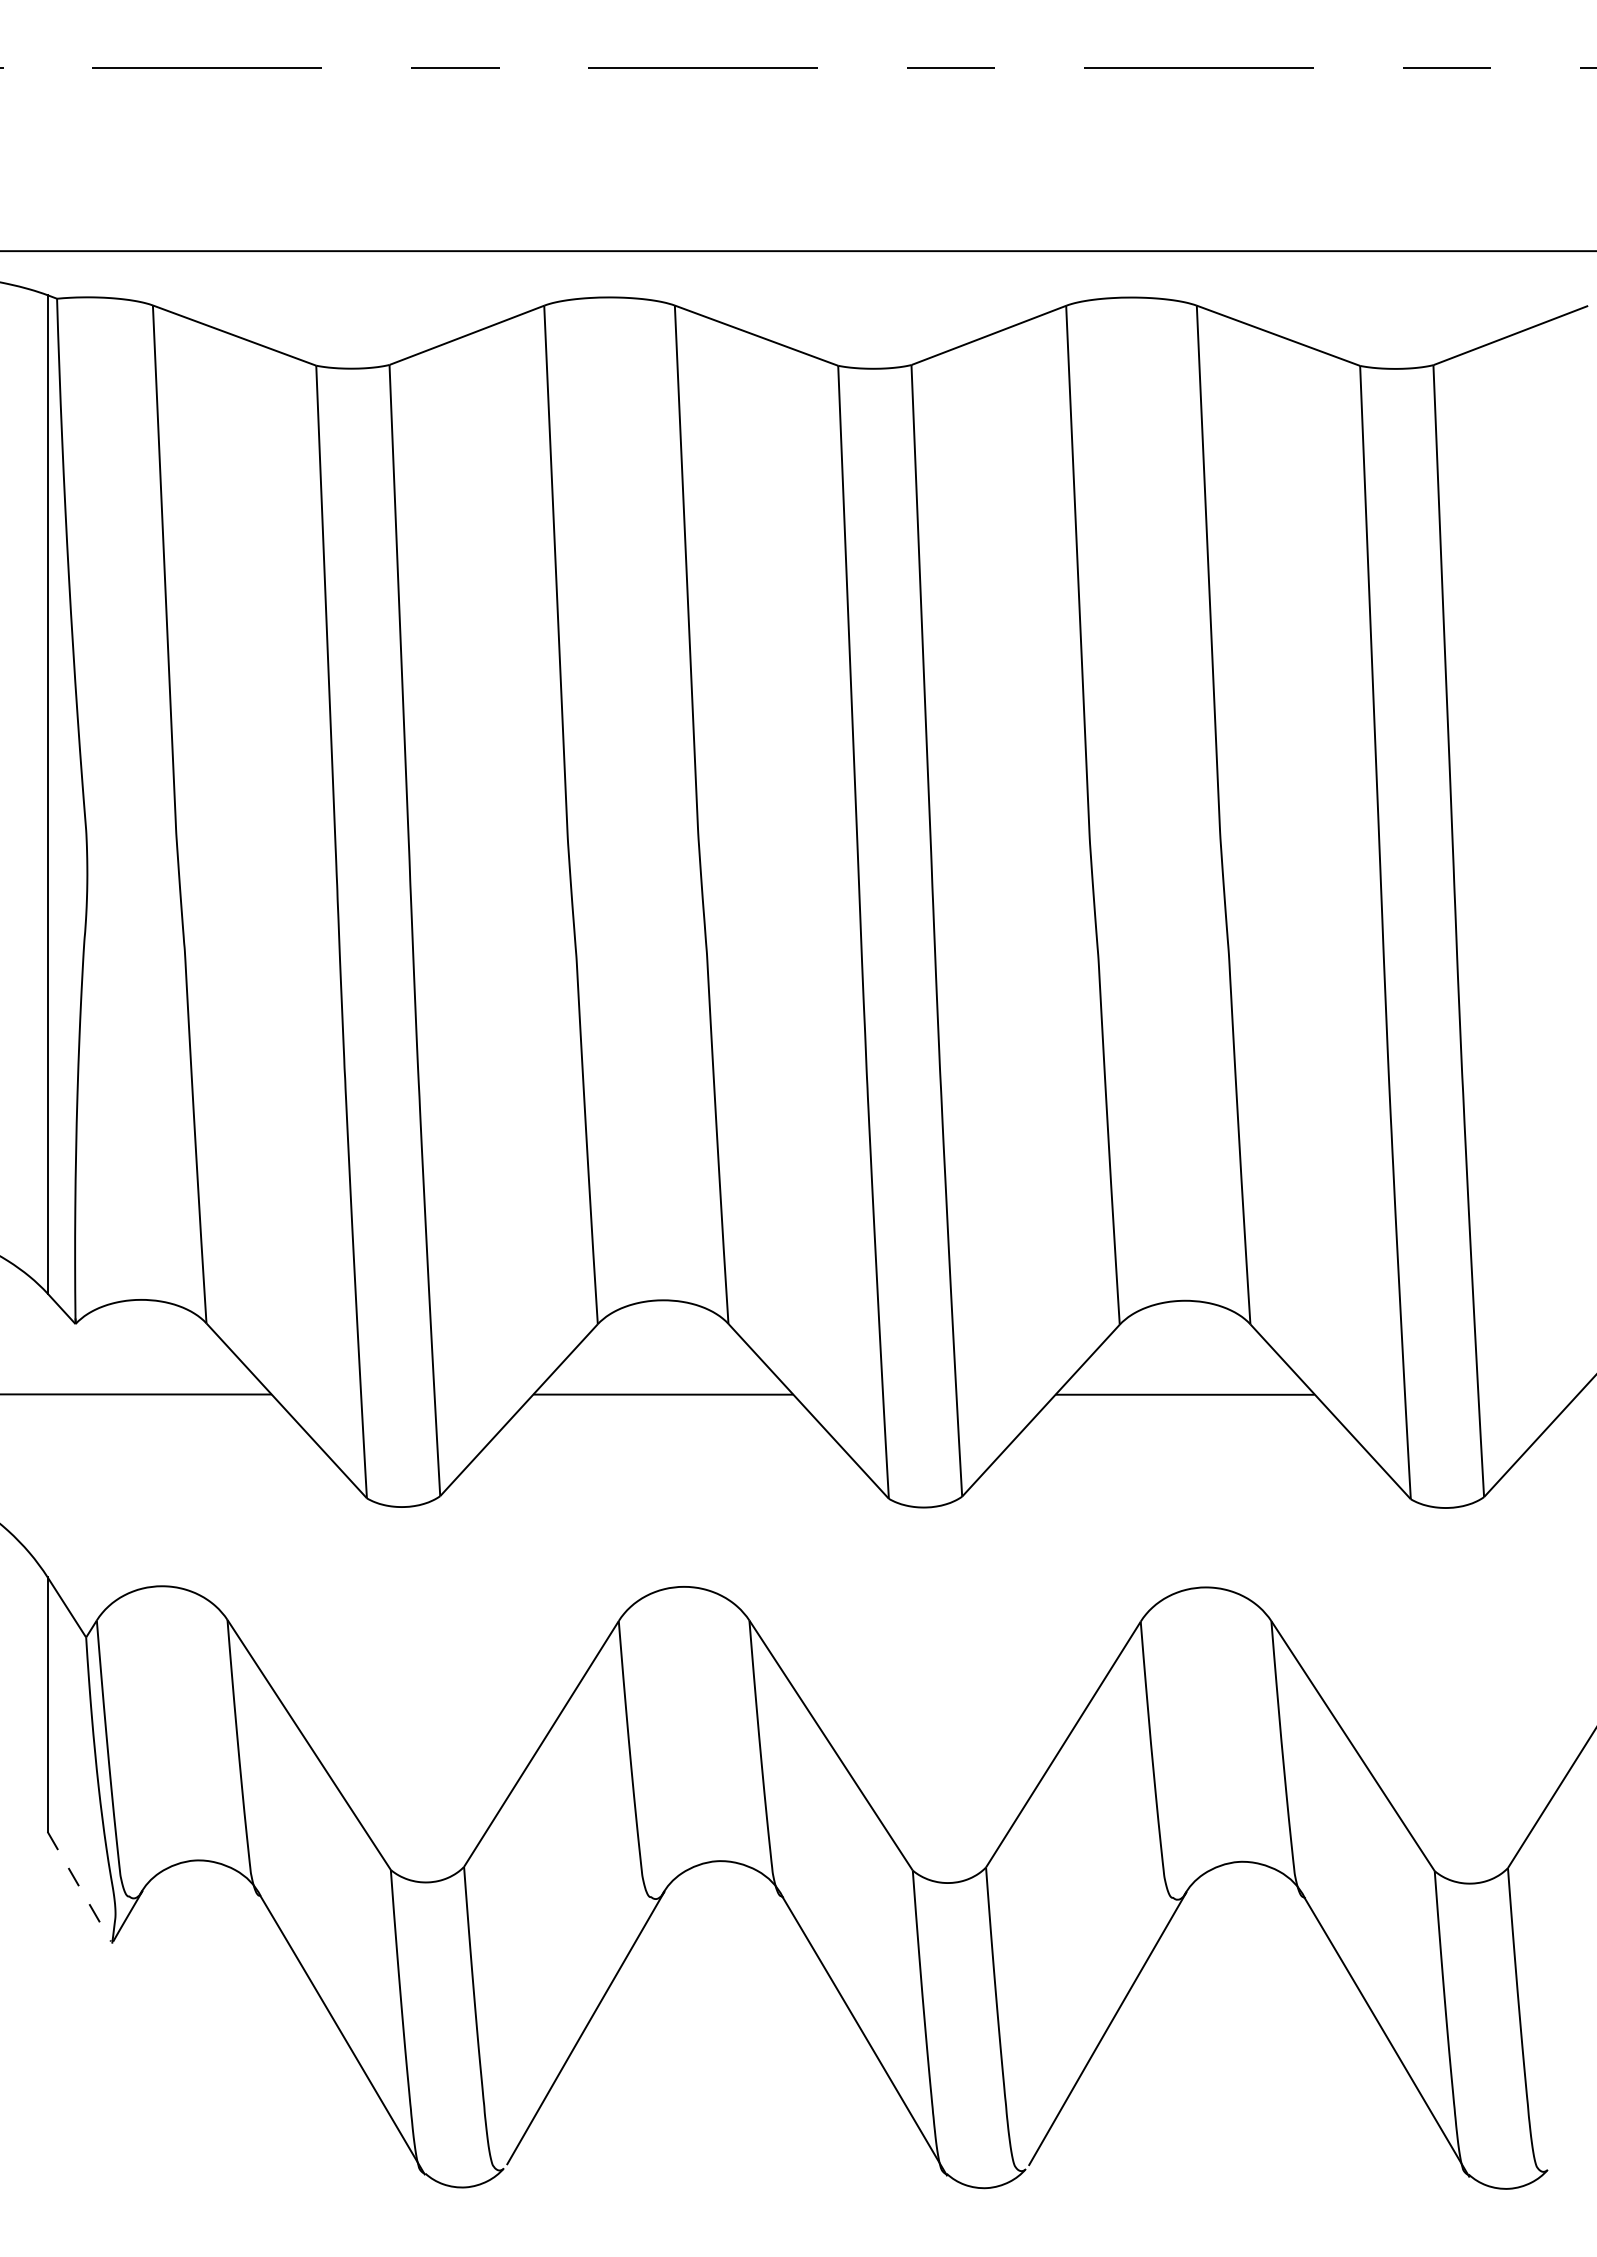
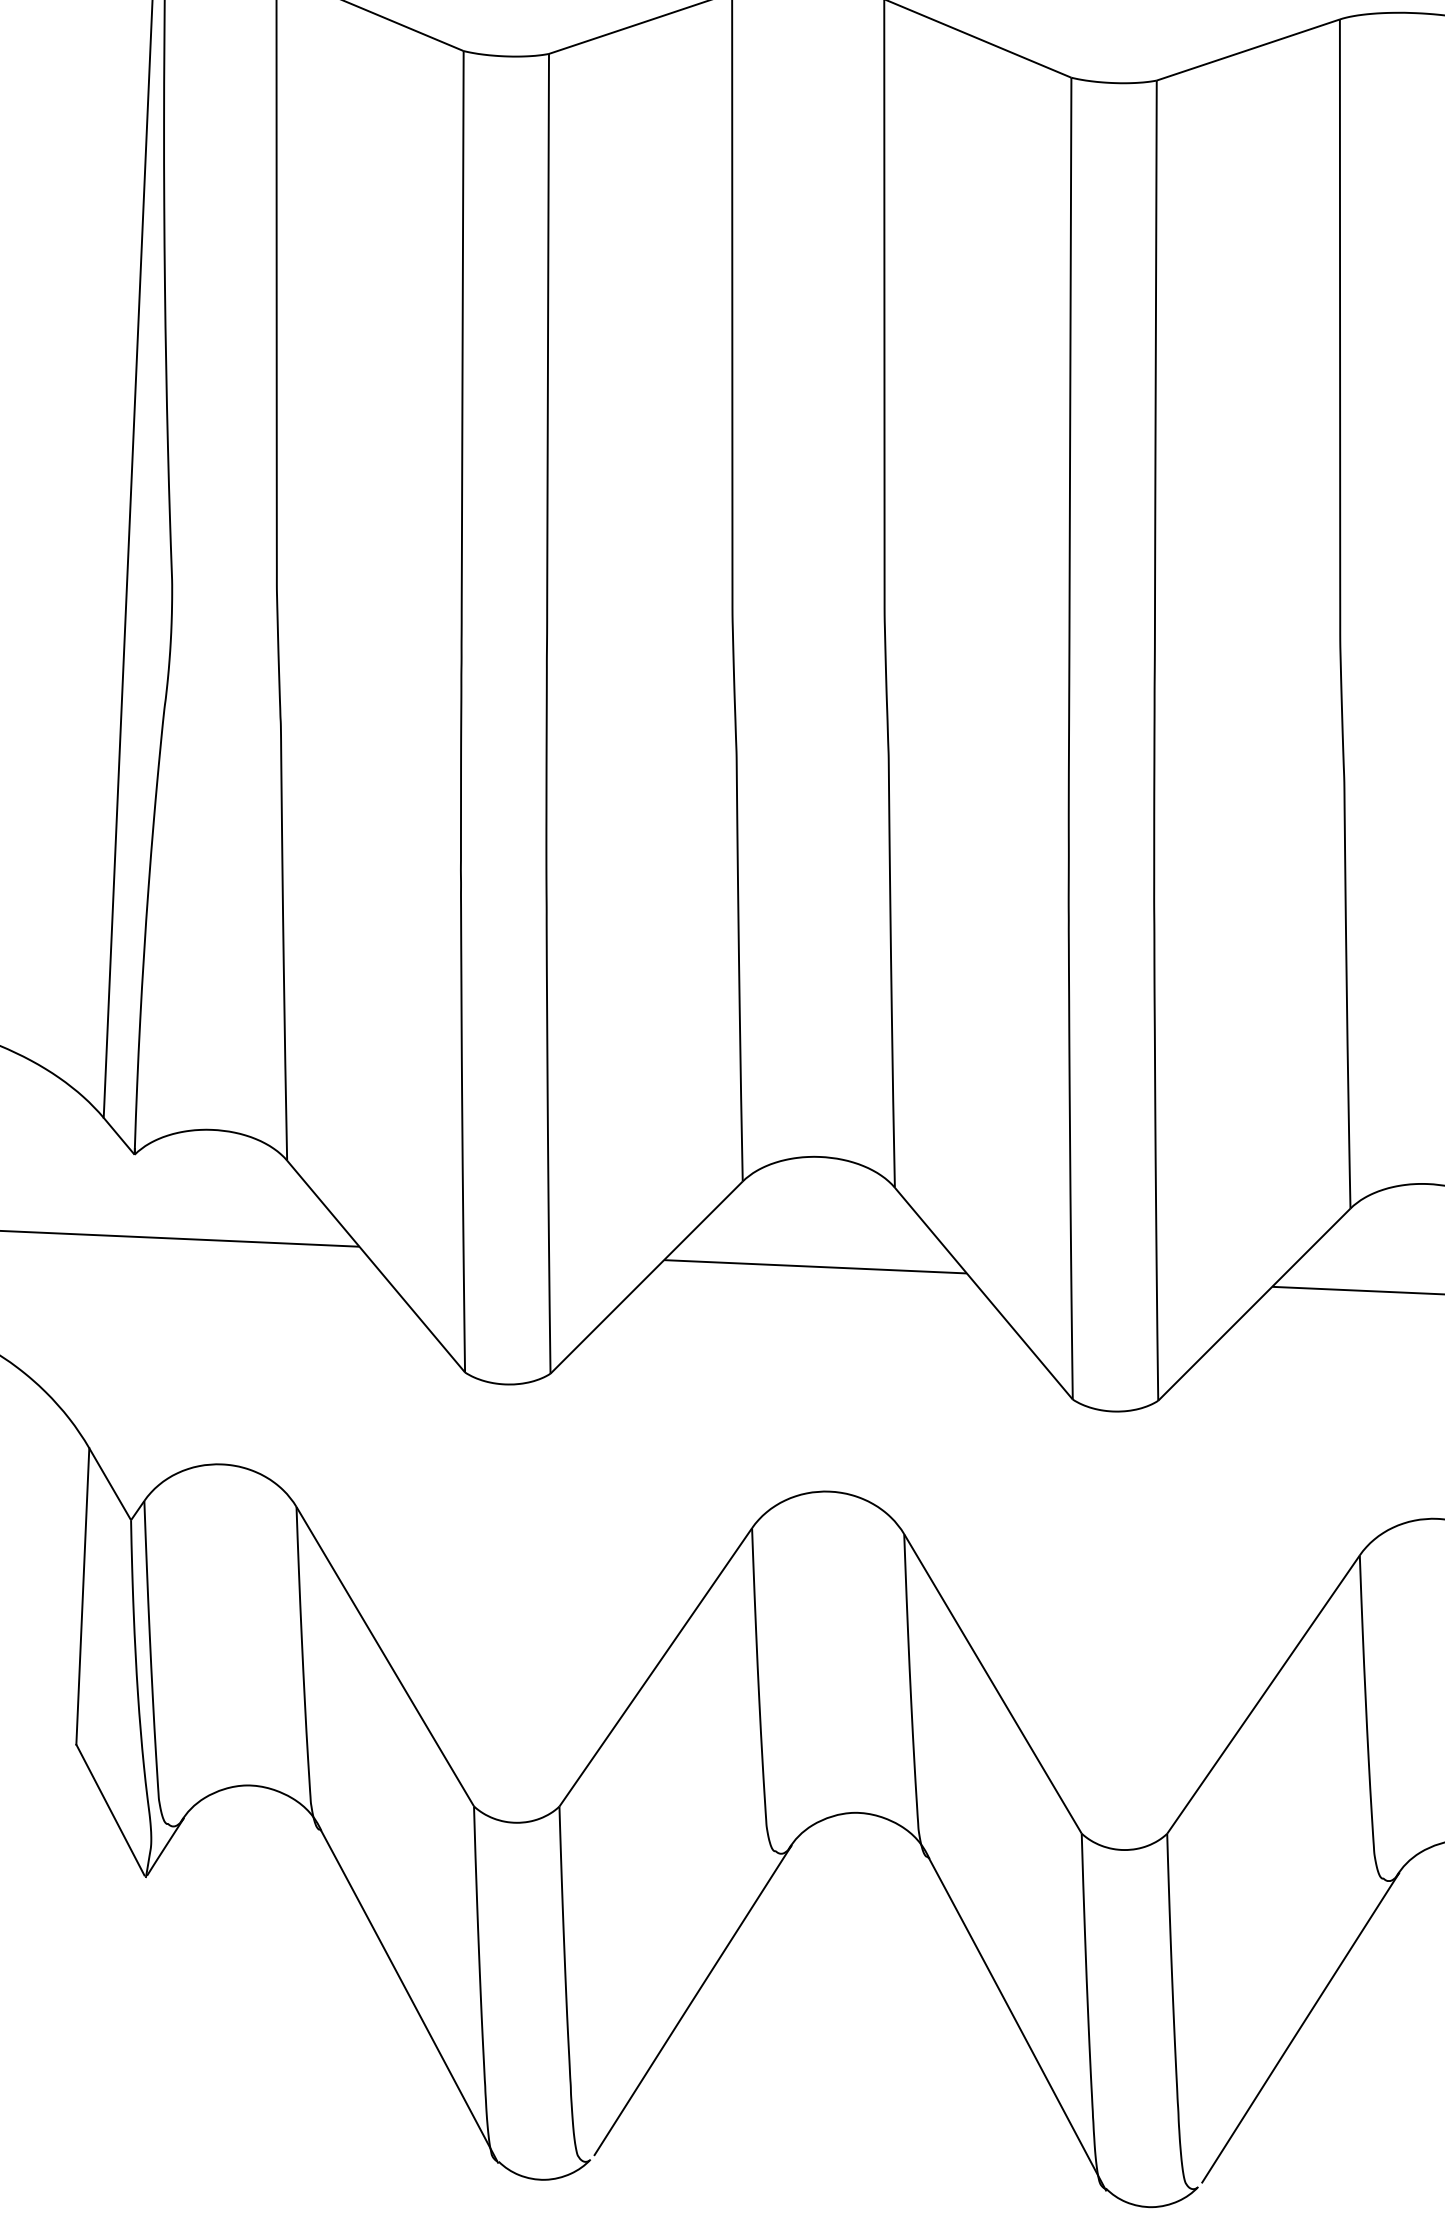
line: (79, 1887) -> (110, 1811), dashed -> solid

